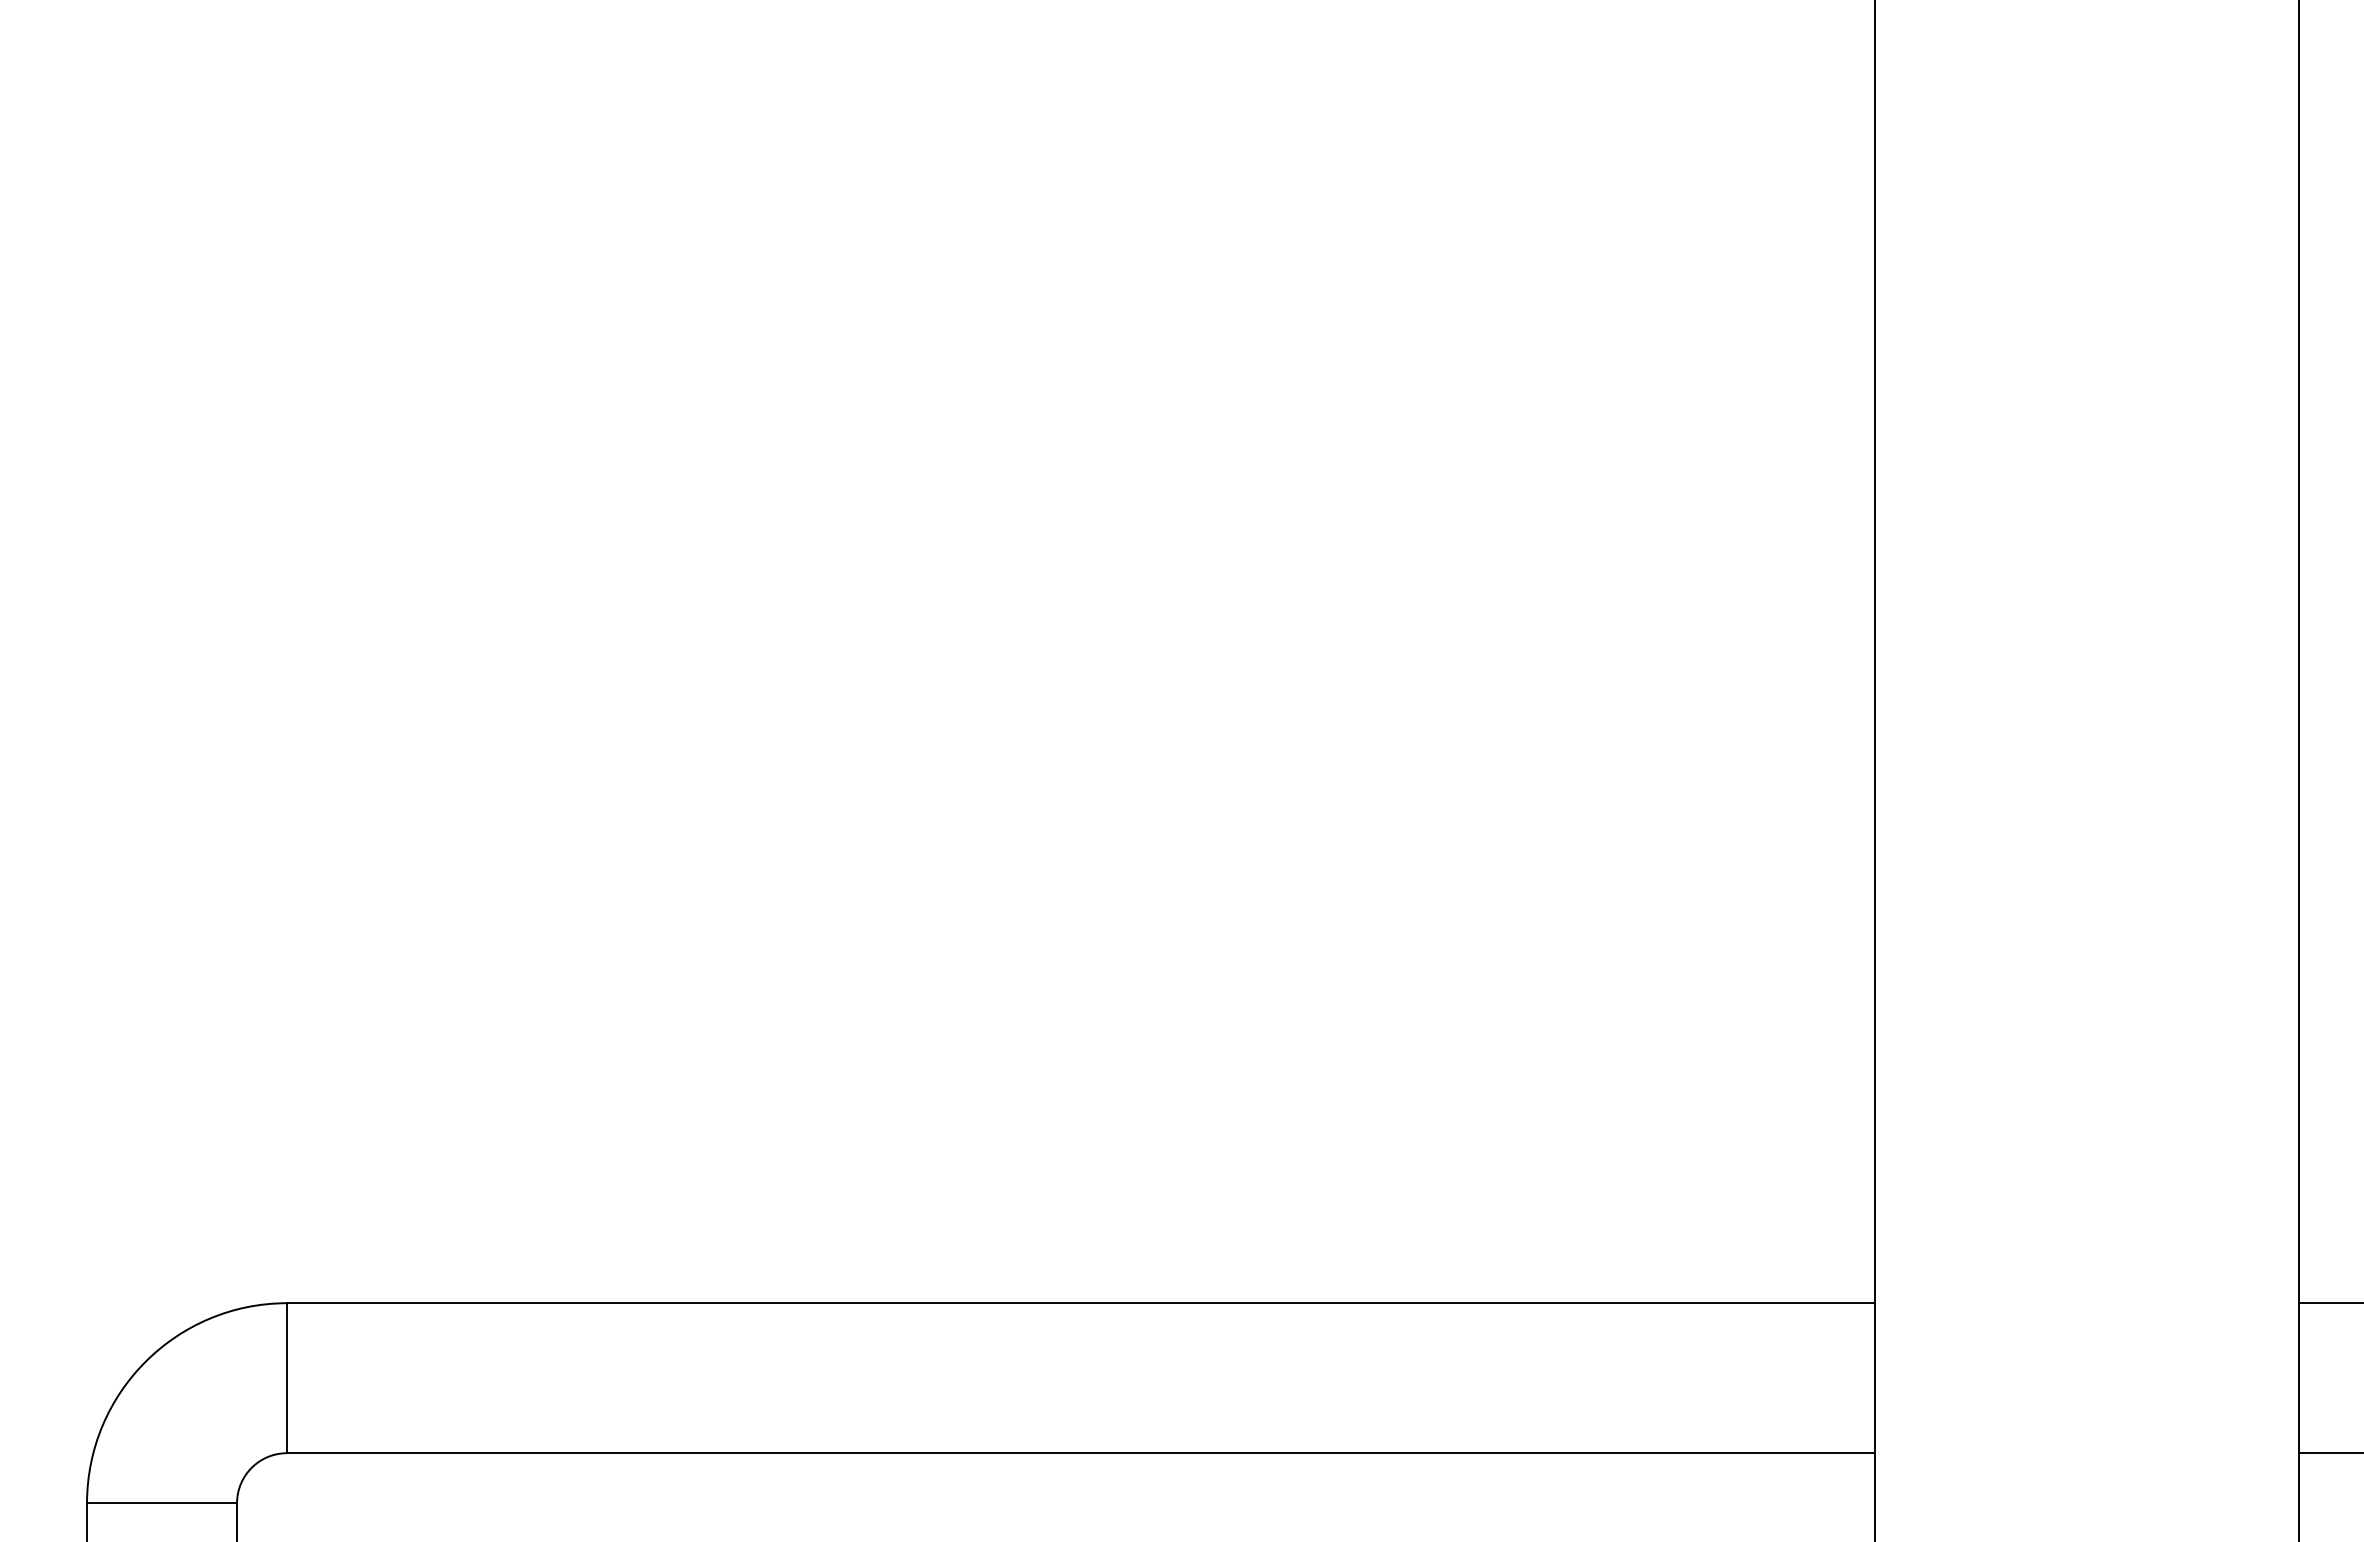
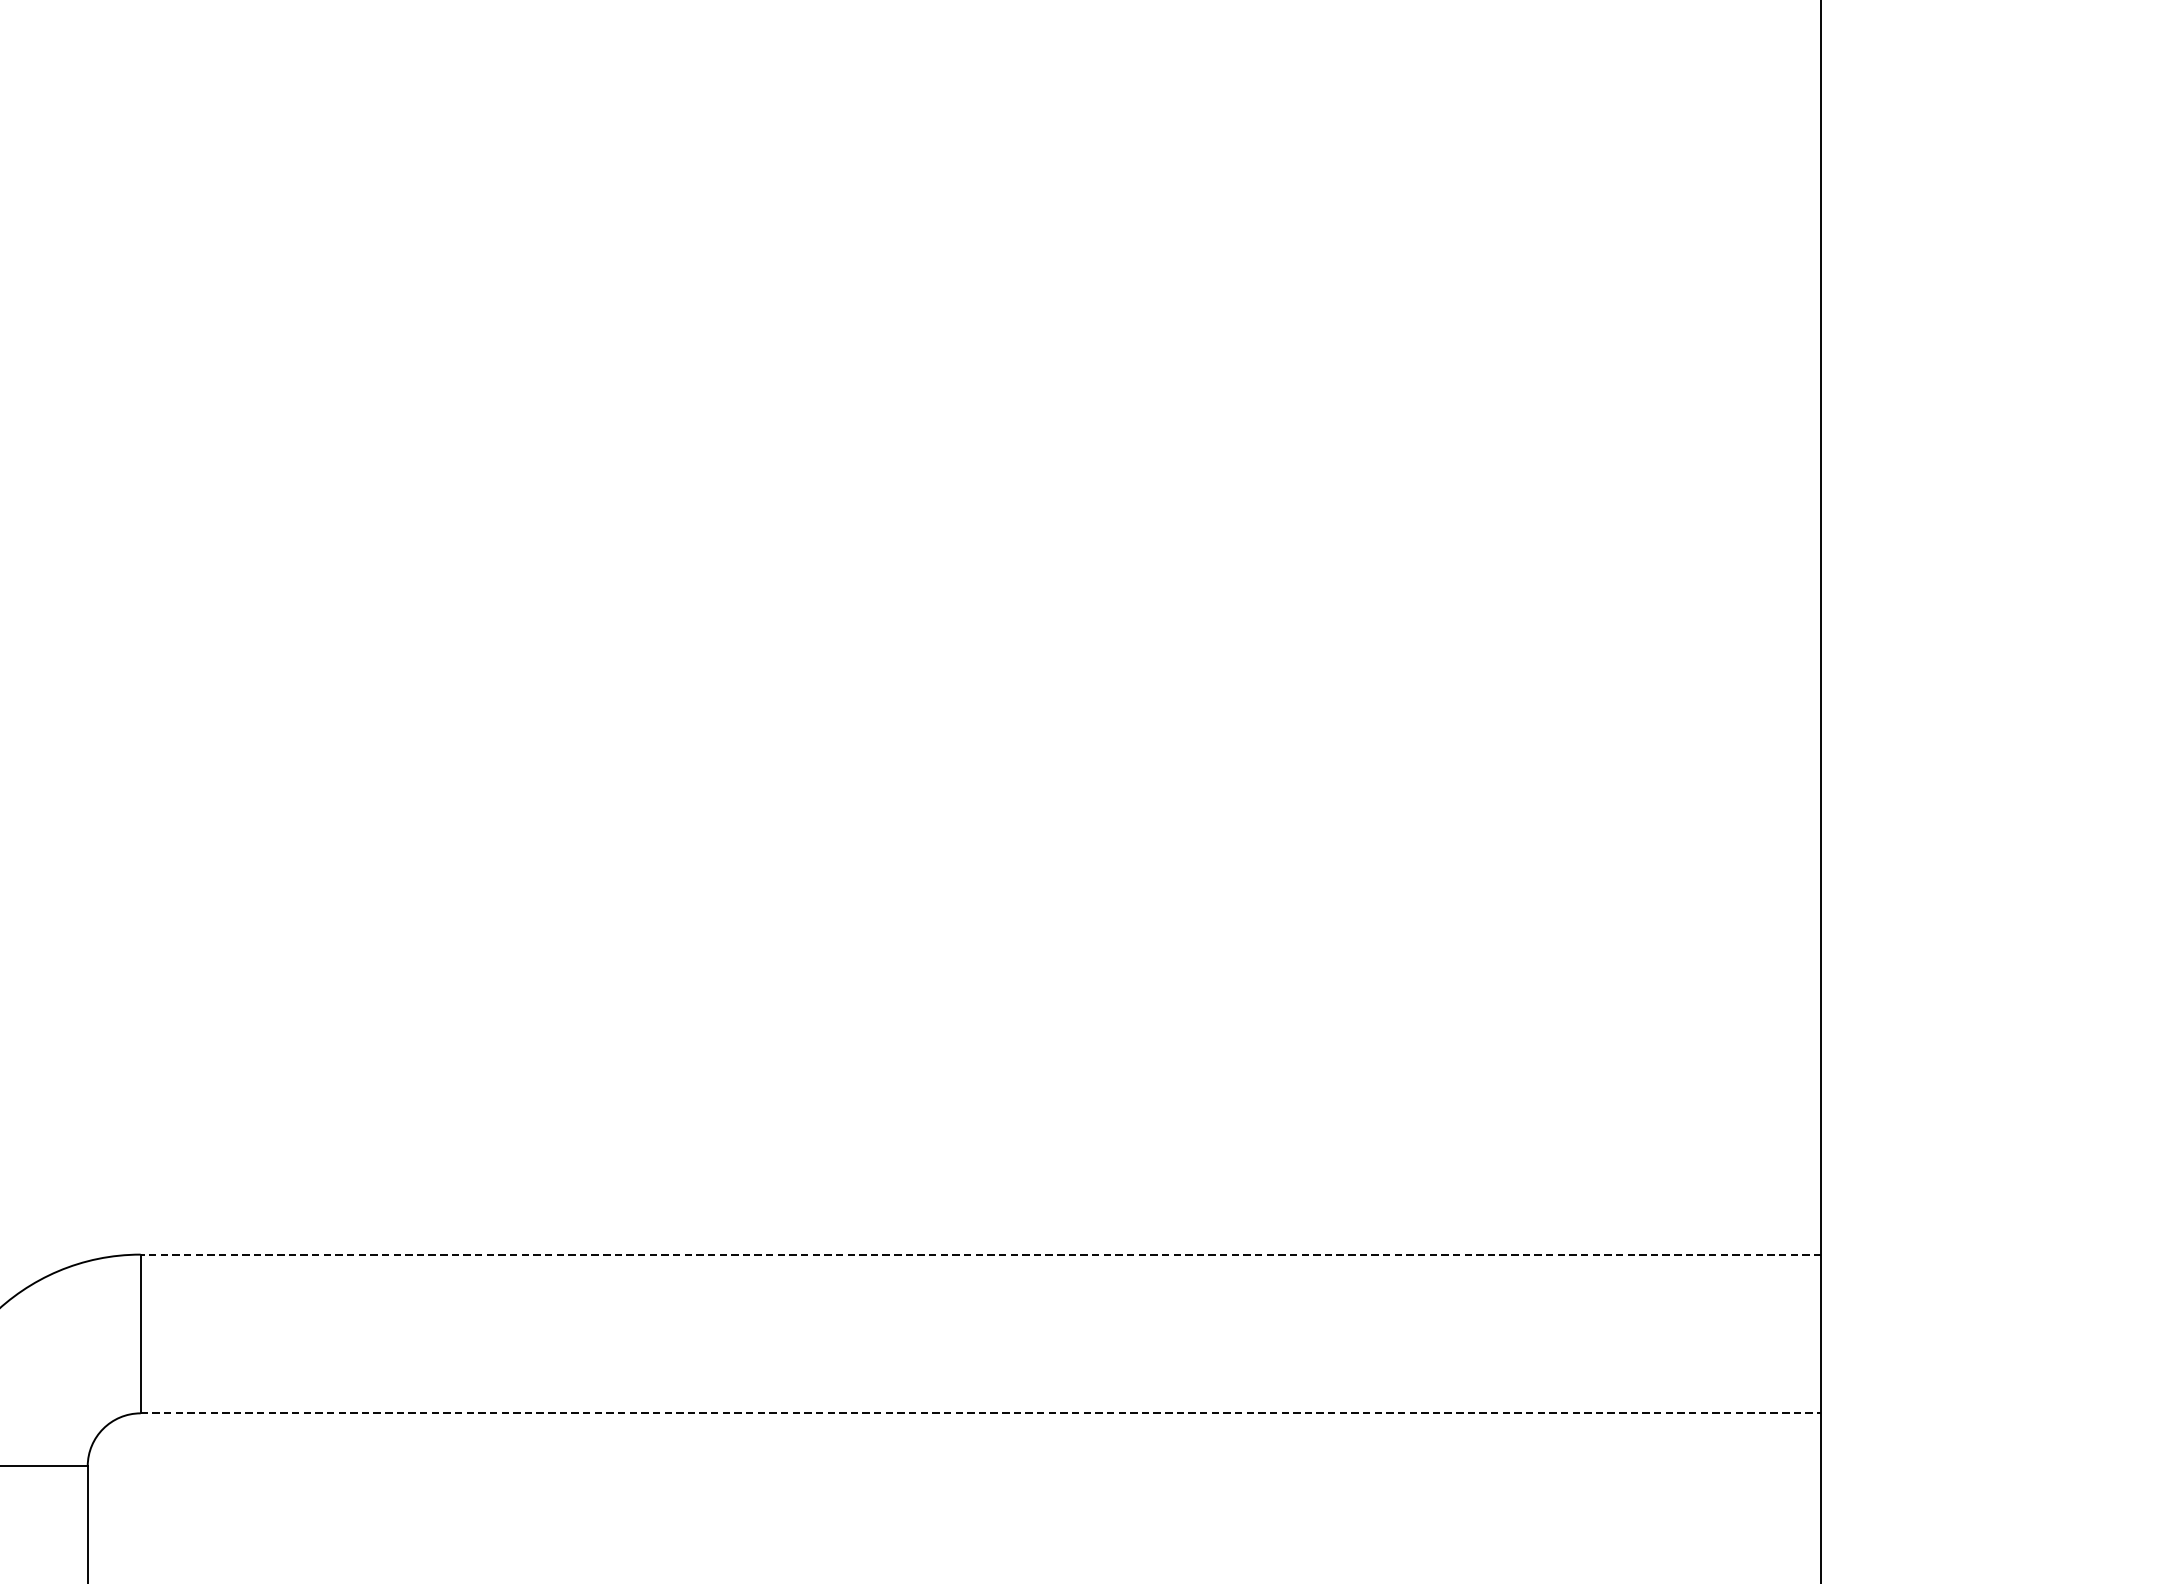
line: (1081, 1303) -> (981, 1254), solid -> dashed
line: (1081, 1453) -> (981, 1413), solid -> dashed

